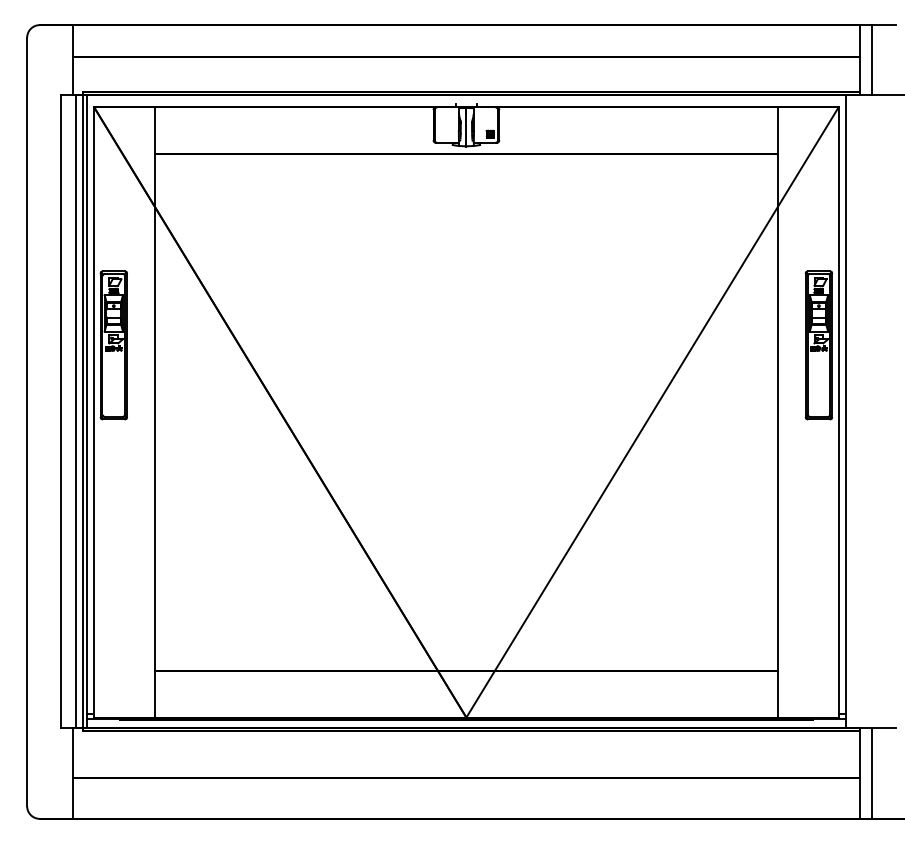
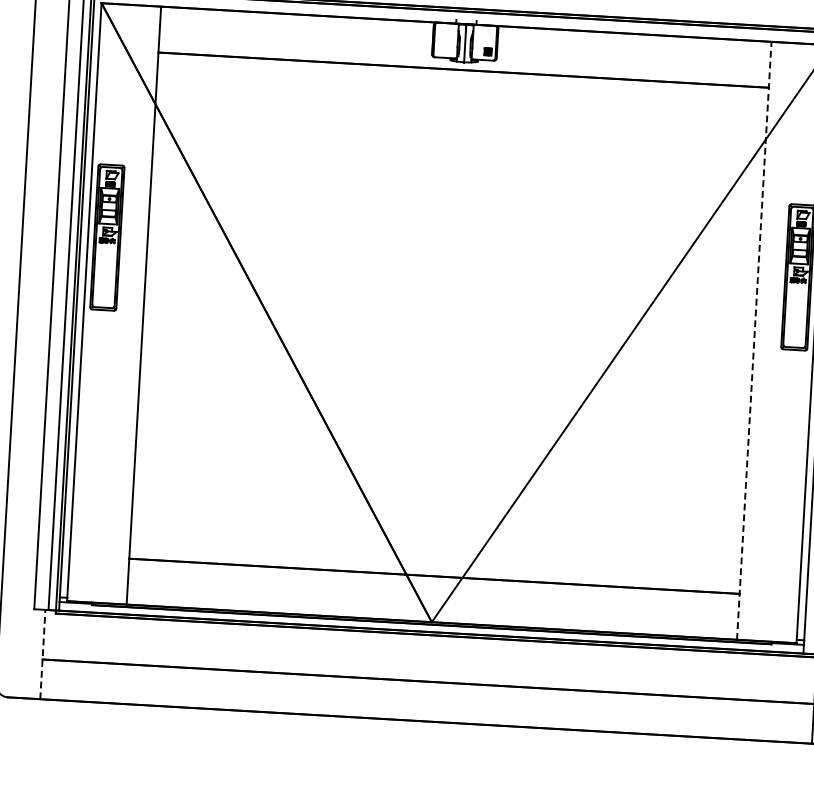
line: (777, 412) -> (753, 340), solid -> dashed
line: (72, 773) -> (42, 654), solid -> dashed

